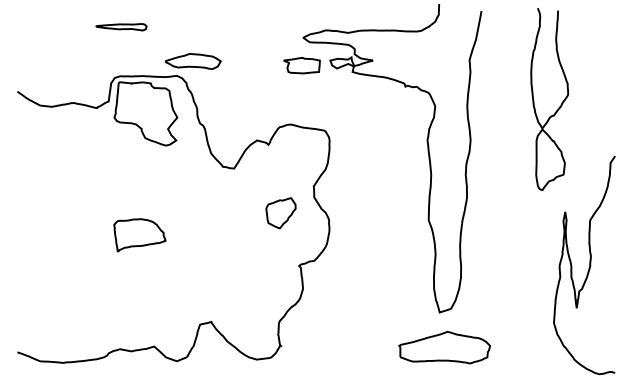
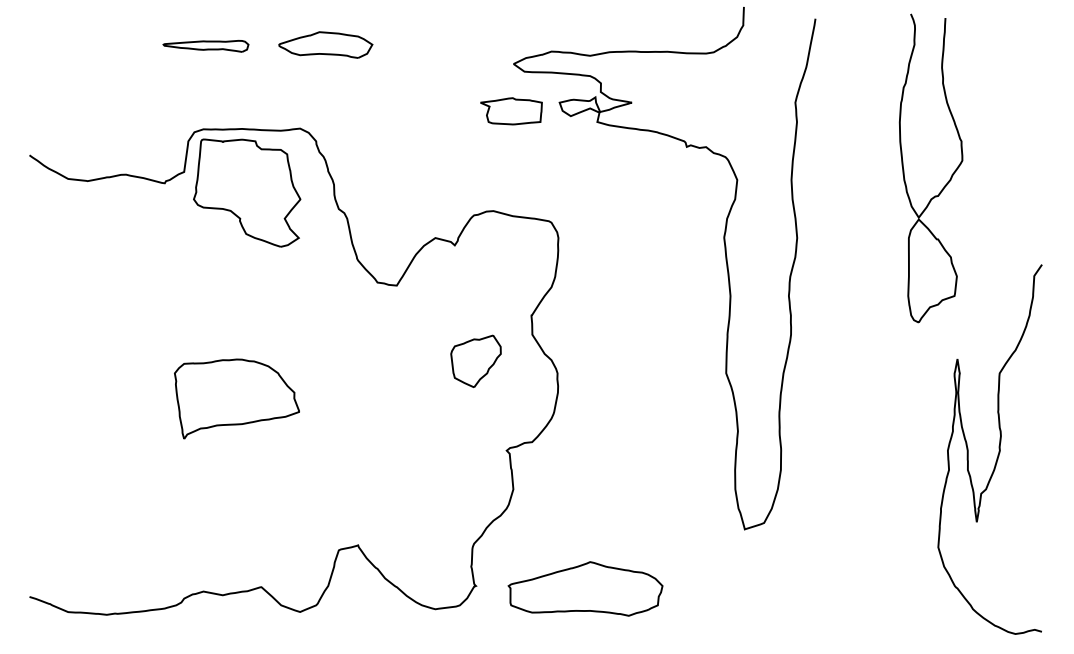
part: (193, 61) -> (326, 44), moved
part: (139, 235) -> (236, 398), size x1.43
part: (444, 347) -> (585, 588), moved

